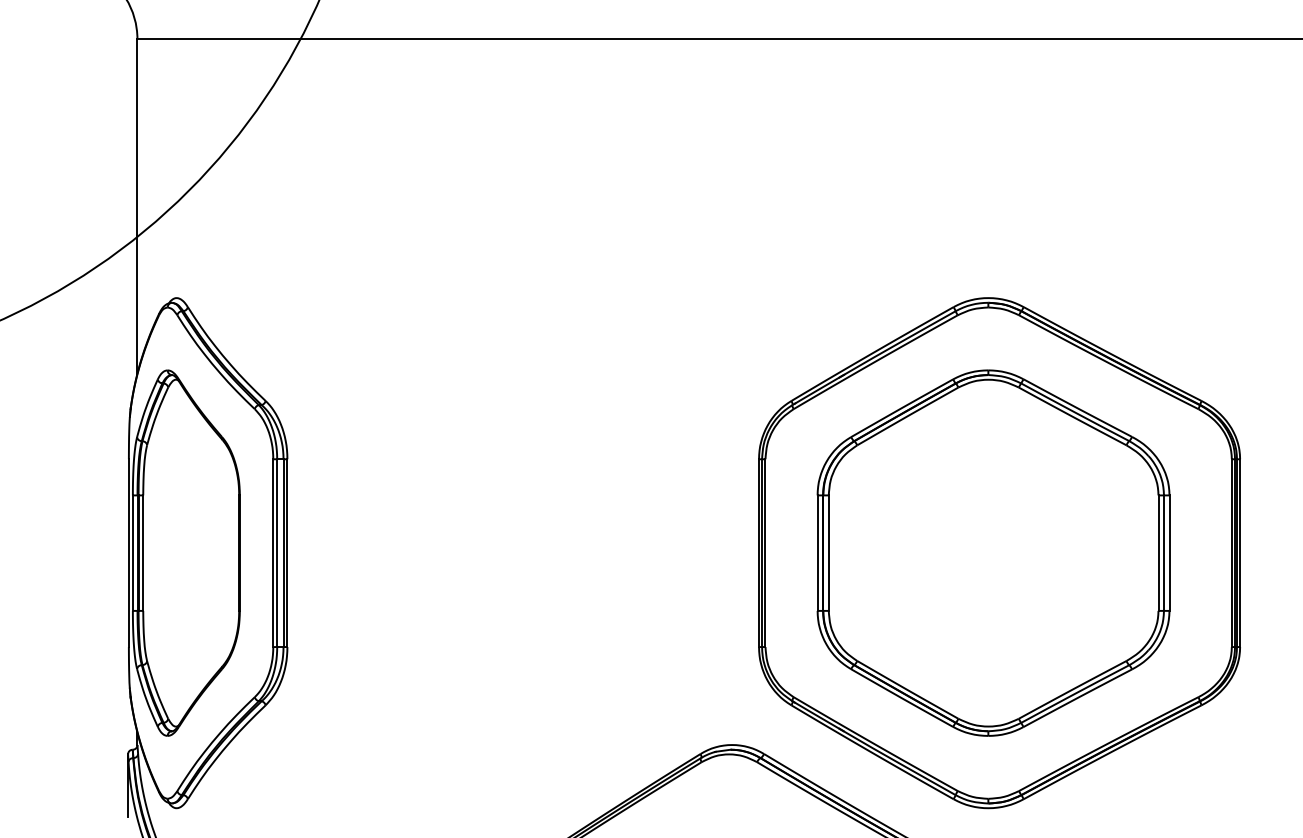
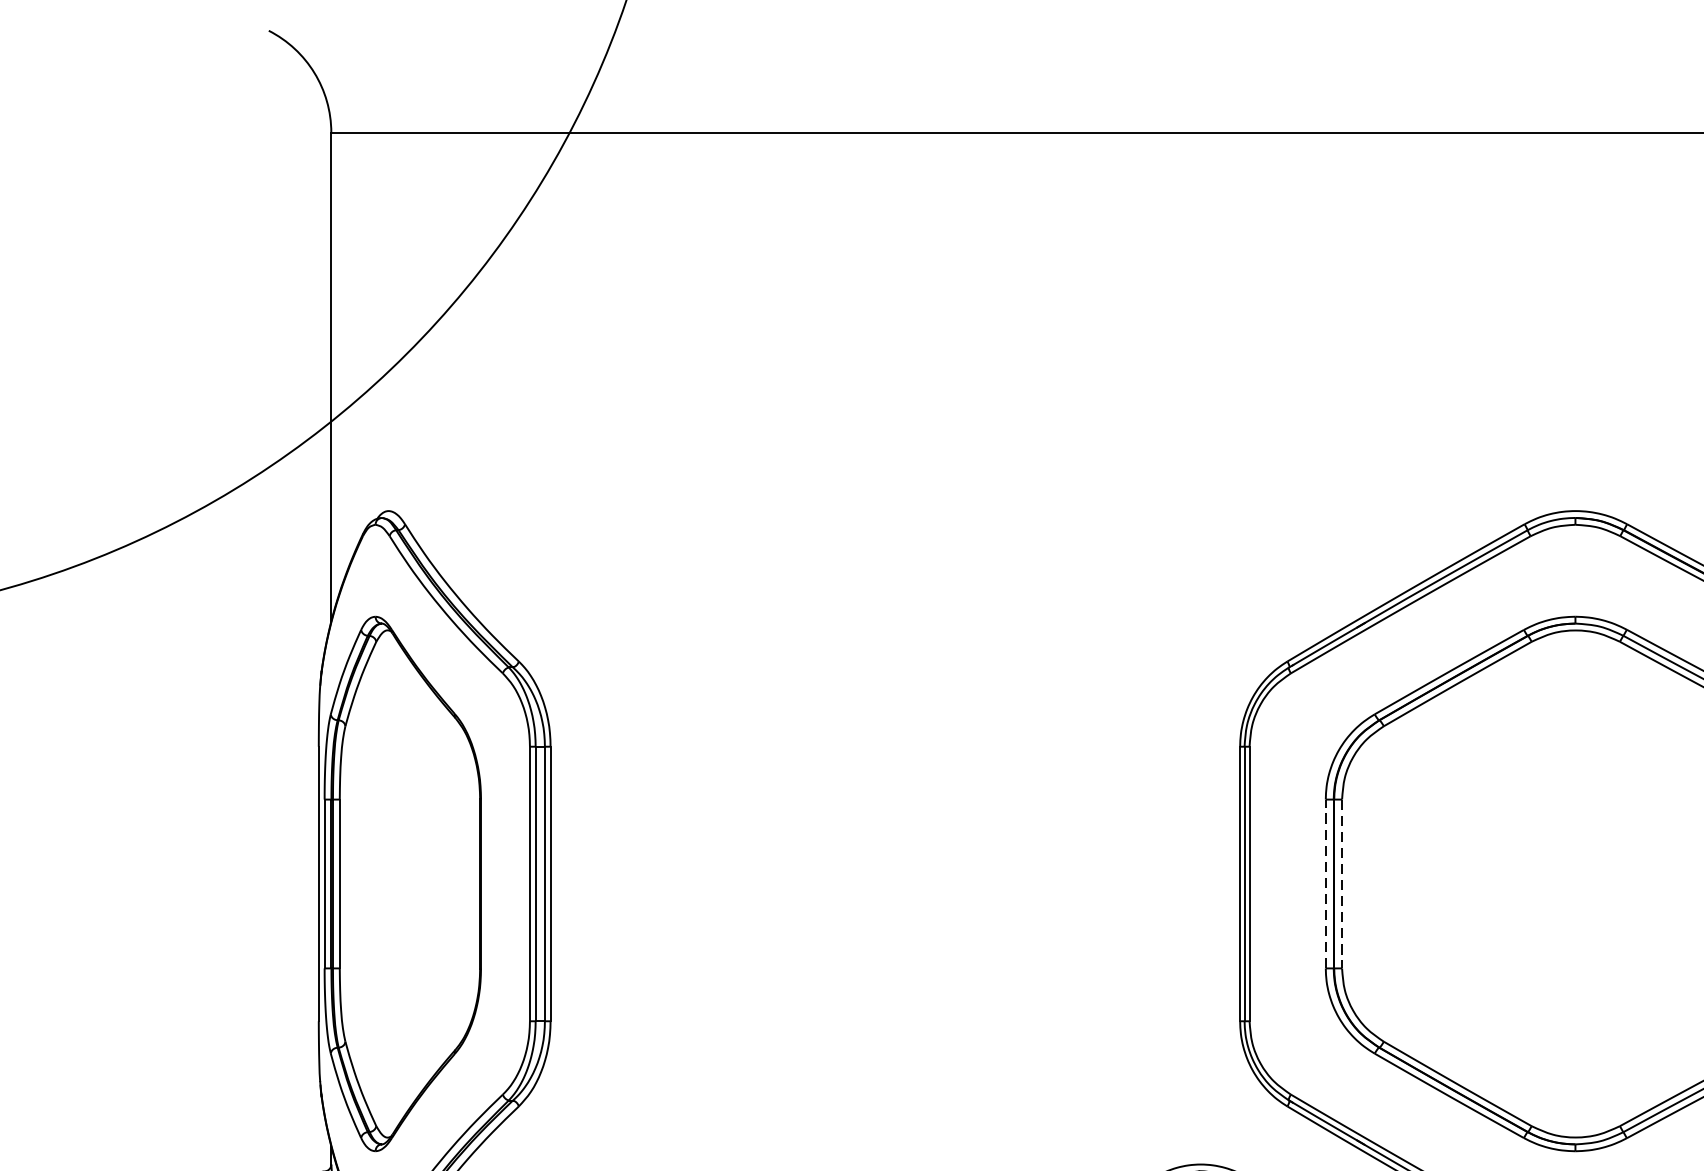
line: (817, 553) -> (1325, 884), solid -> dashed
line: (828, 553) -> (1341, 884), solid -> dashed

